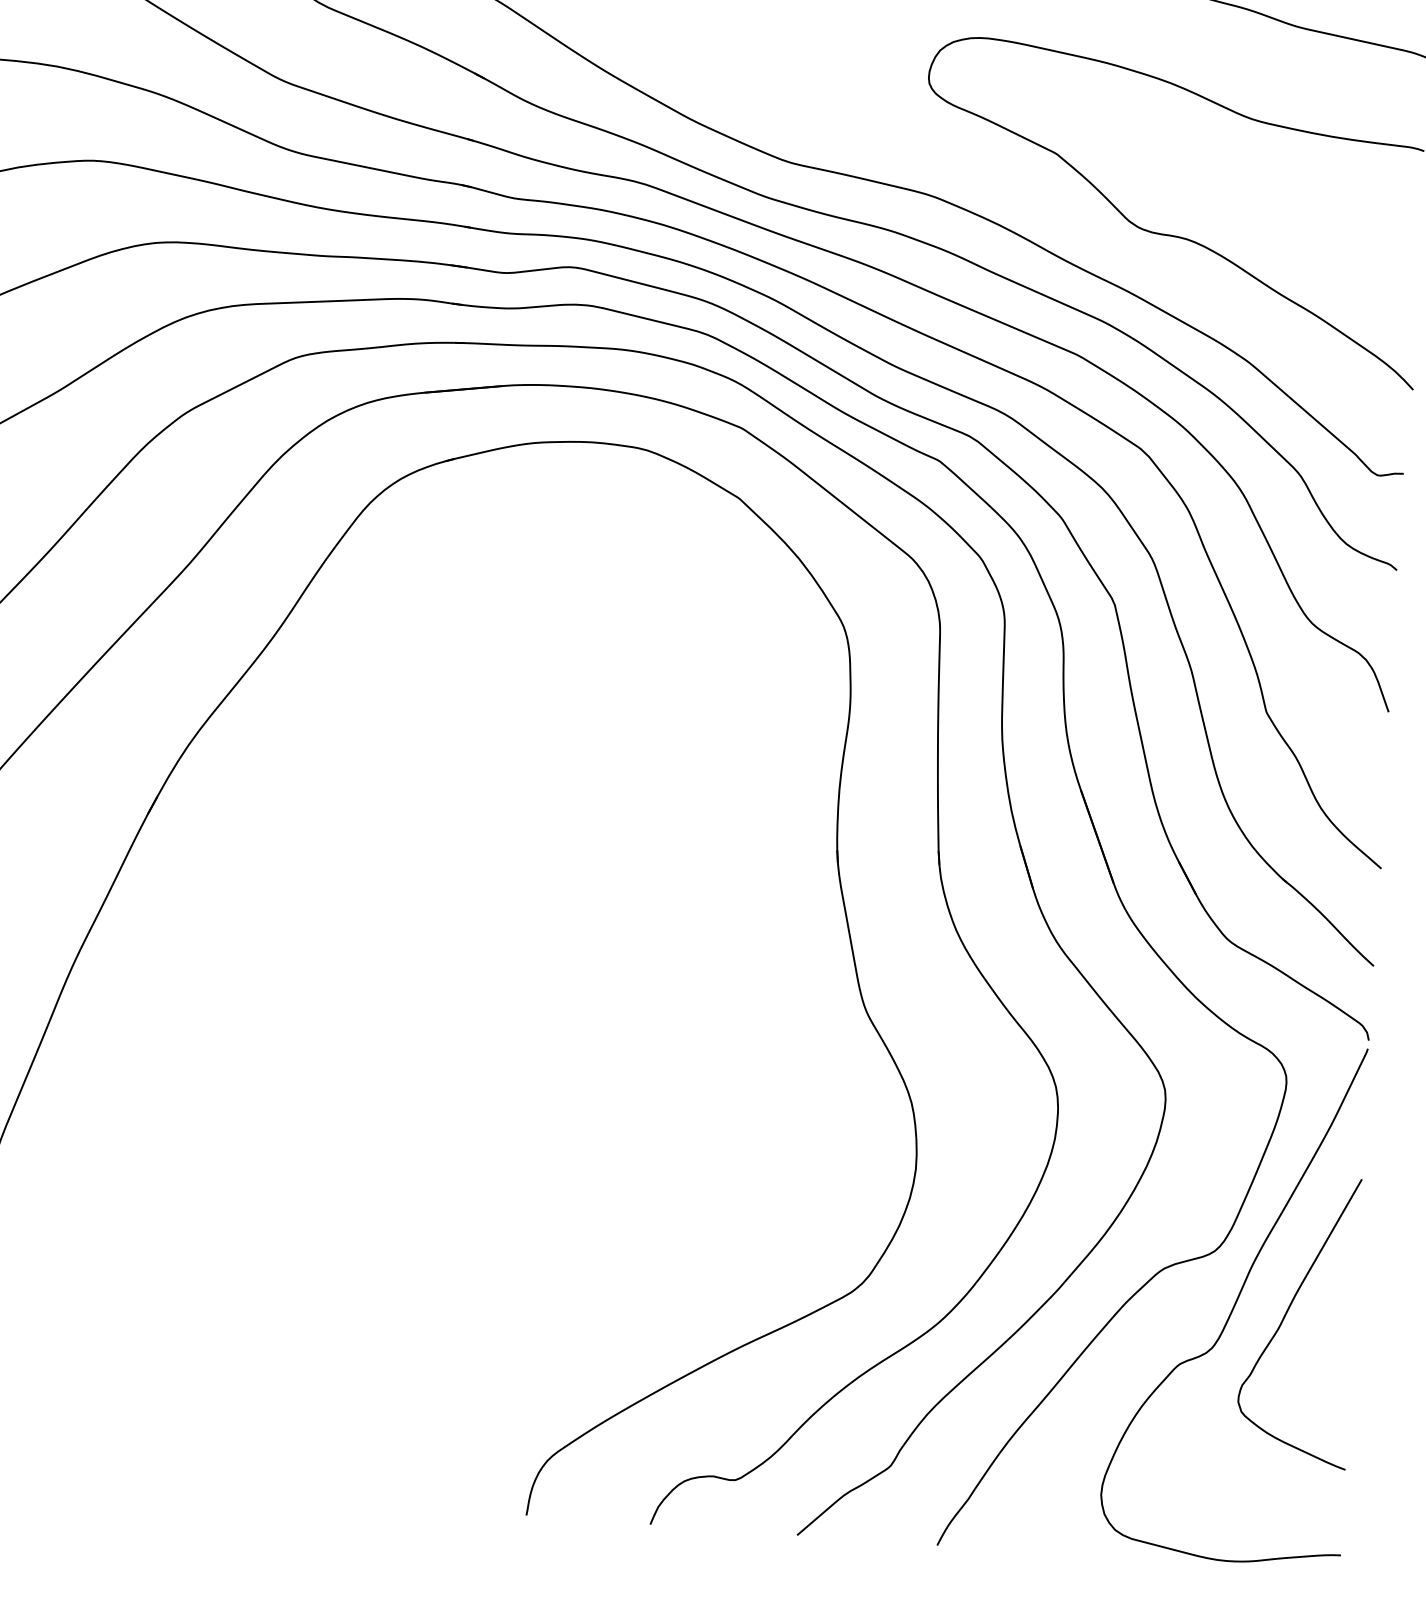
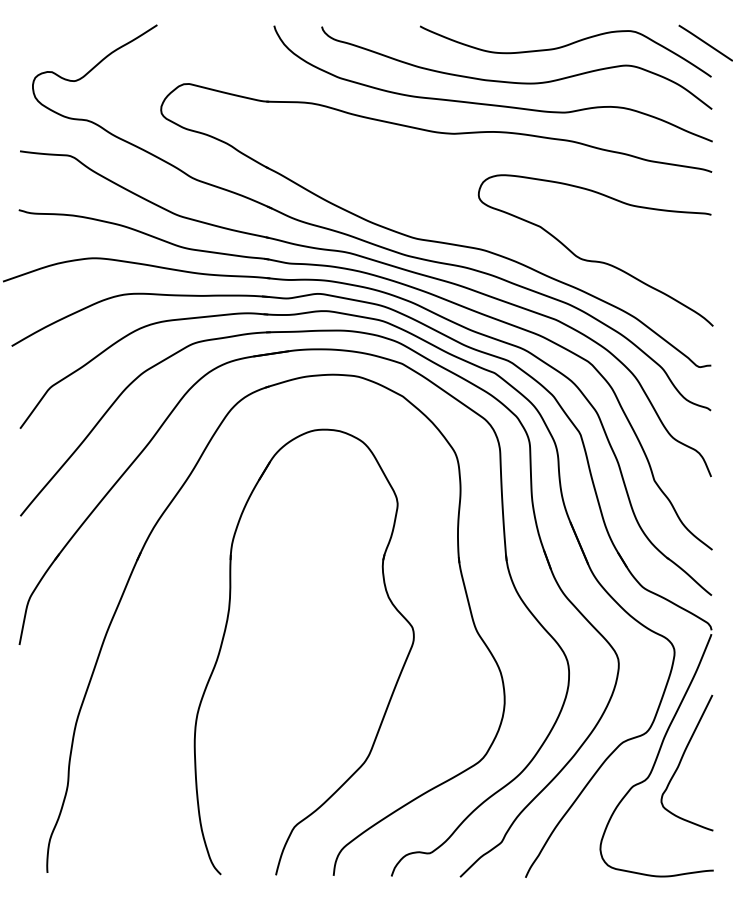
part: (327, 981) -> (225, 633), added

